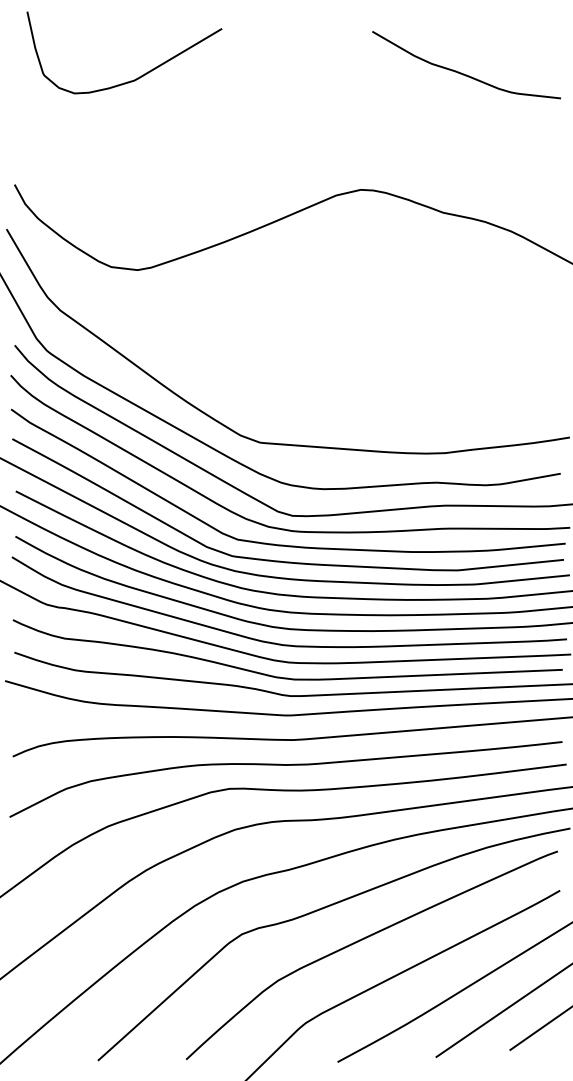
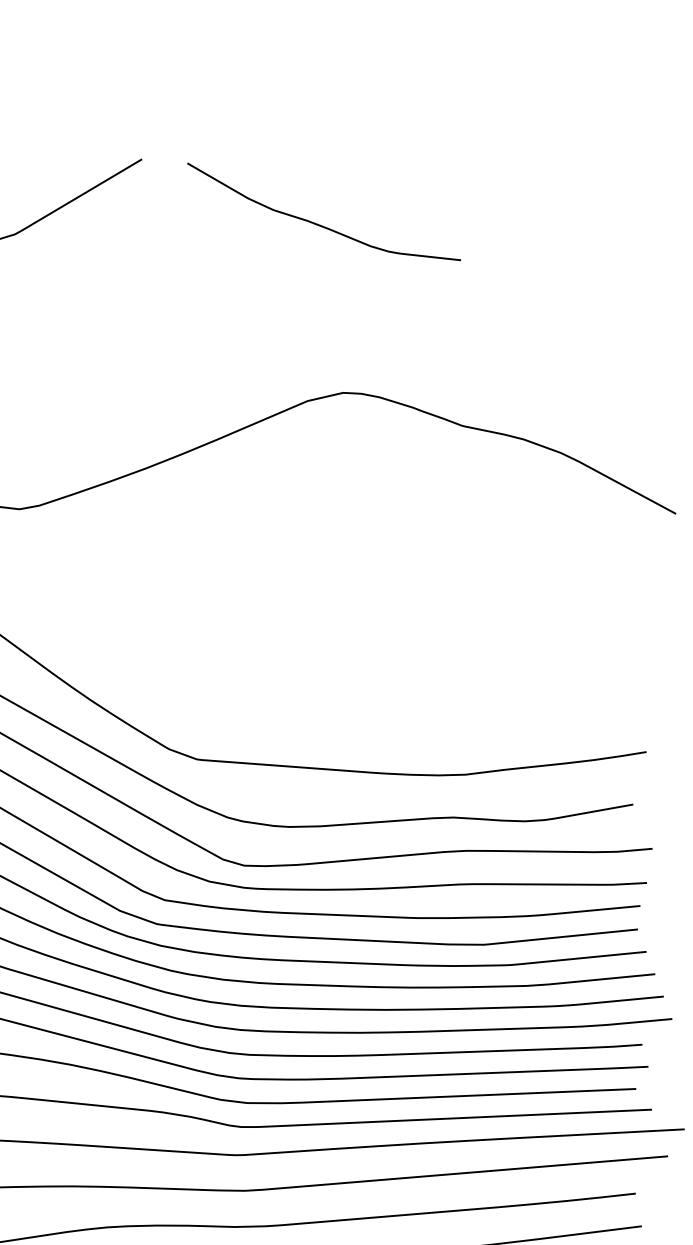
curve: (464, 73) -> (321, 224), moved

